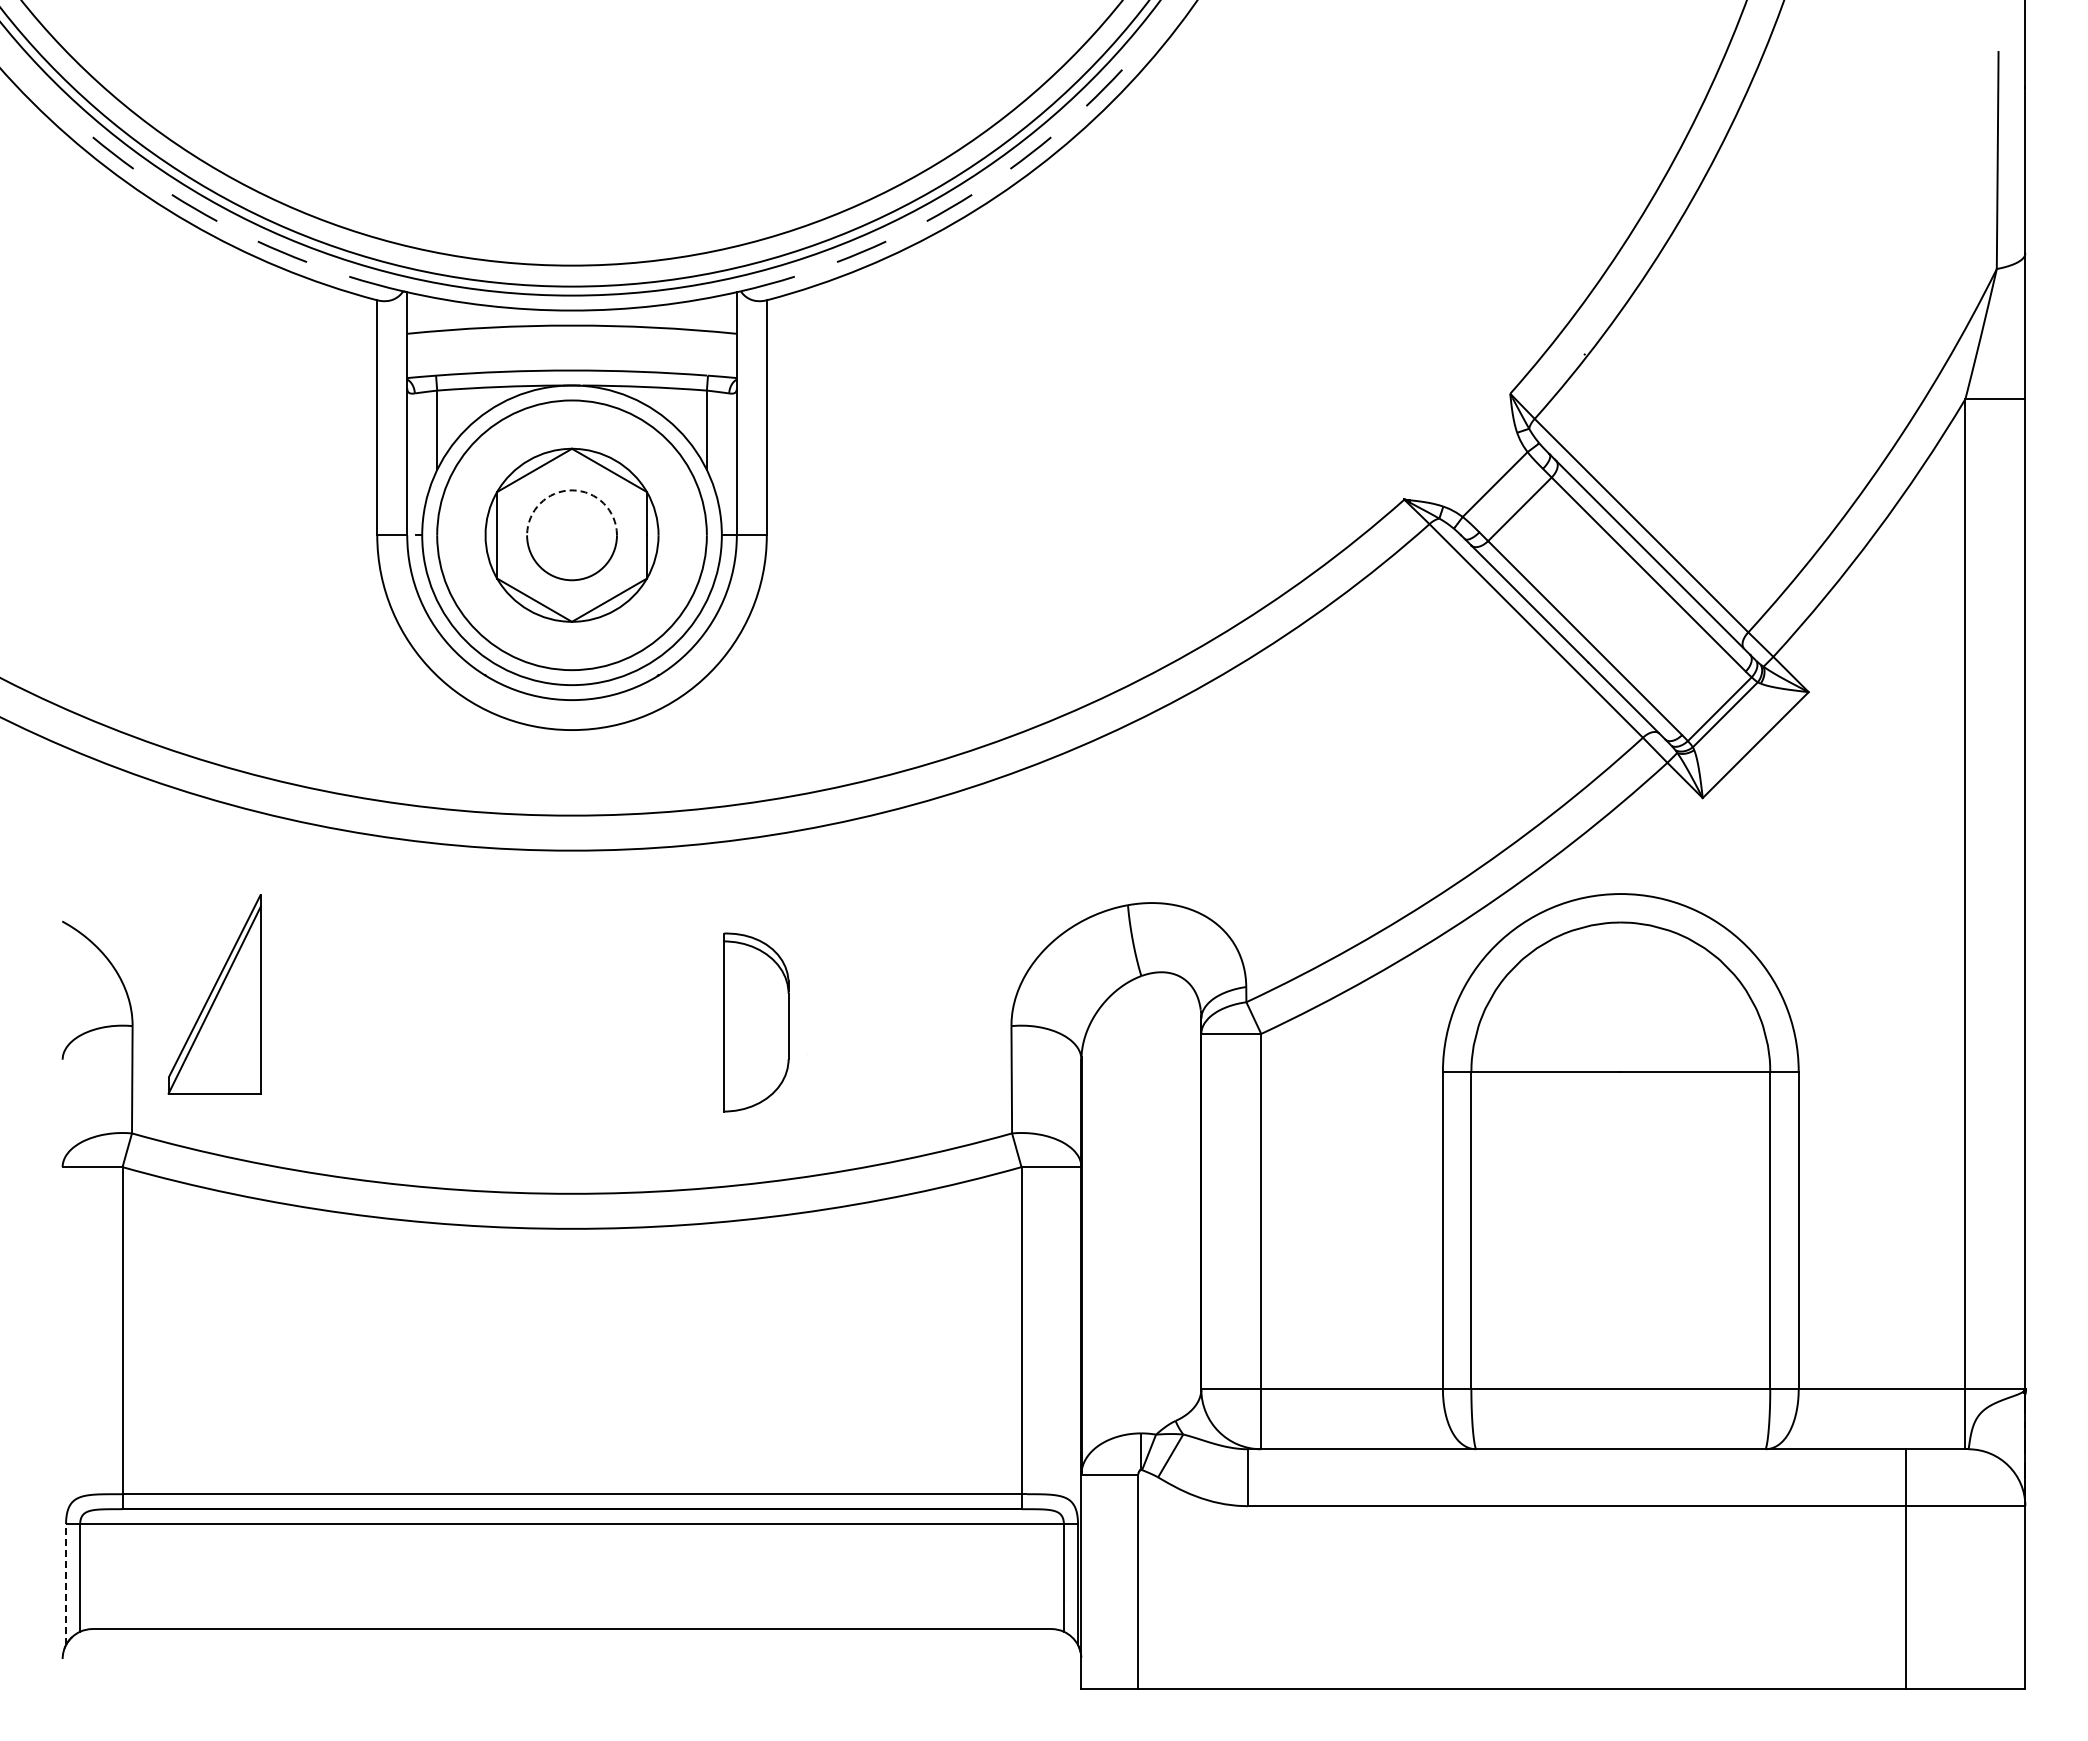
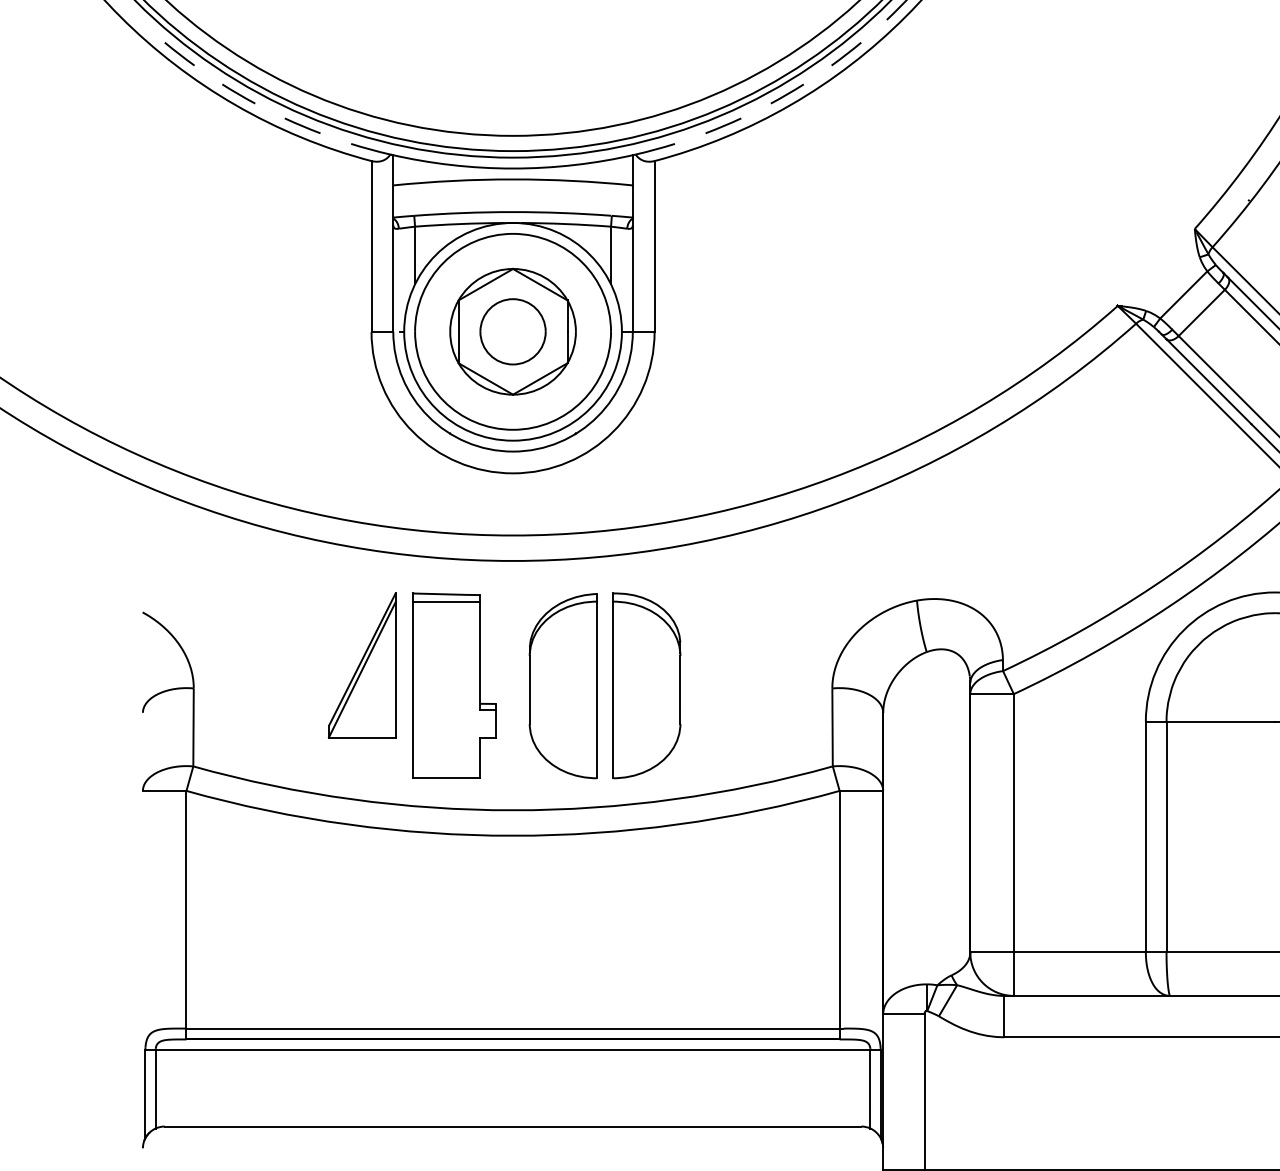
arc: (572, 490) -> (513, 299), dashed -> solid
part: (214, 994) -> (362, 665), moved
part: (491, 1022) -> (454, 685), added
part: (640, 1022) -> (562, 685), added
part: (756, 1022) -> (647, 685), size x1.43
line: (66, 1584) -> (145, 1094), dashed -> solid

